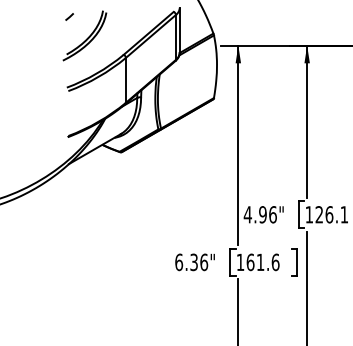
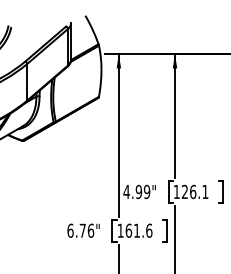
text: (272, 214) -> (146, 191), 4.96" -> 4.99"
text: (193, 262) -> (82, 230), 6.36" -> 6.76"

